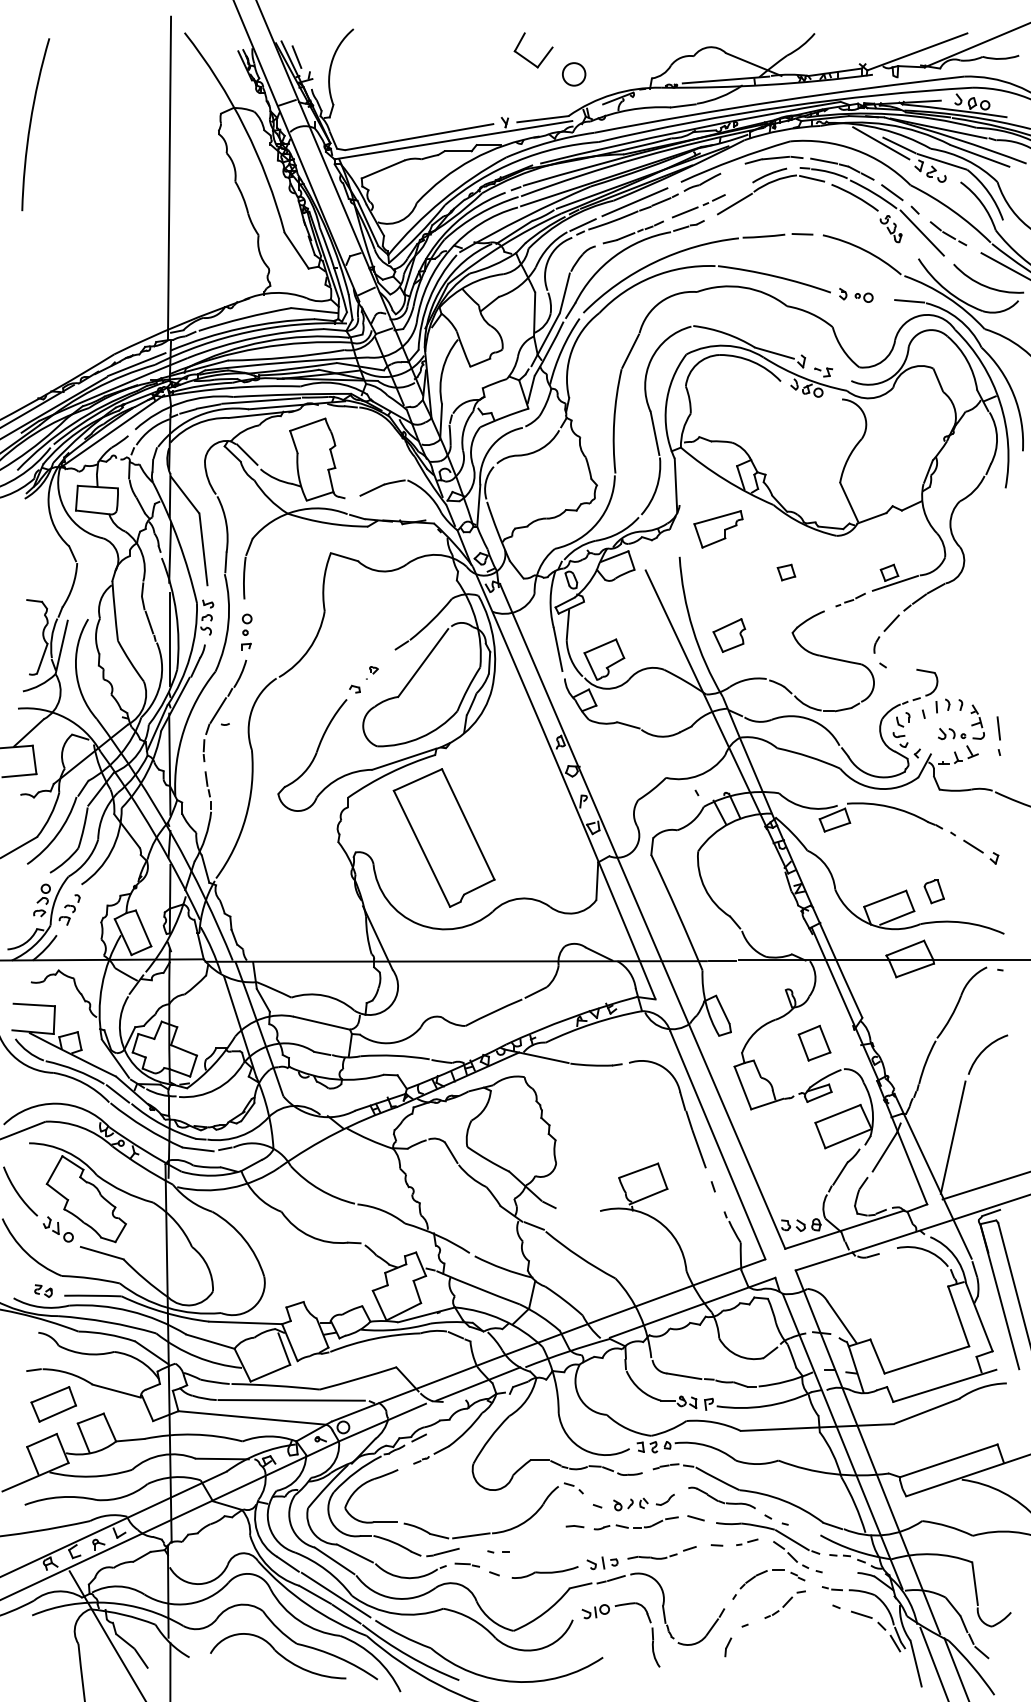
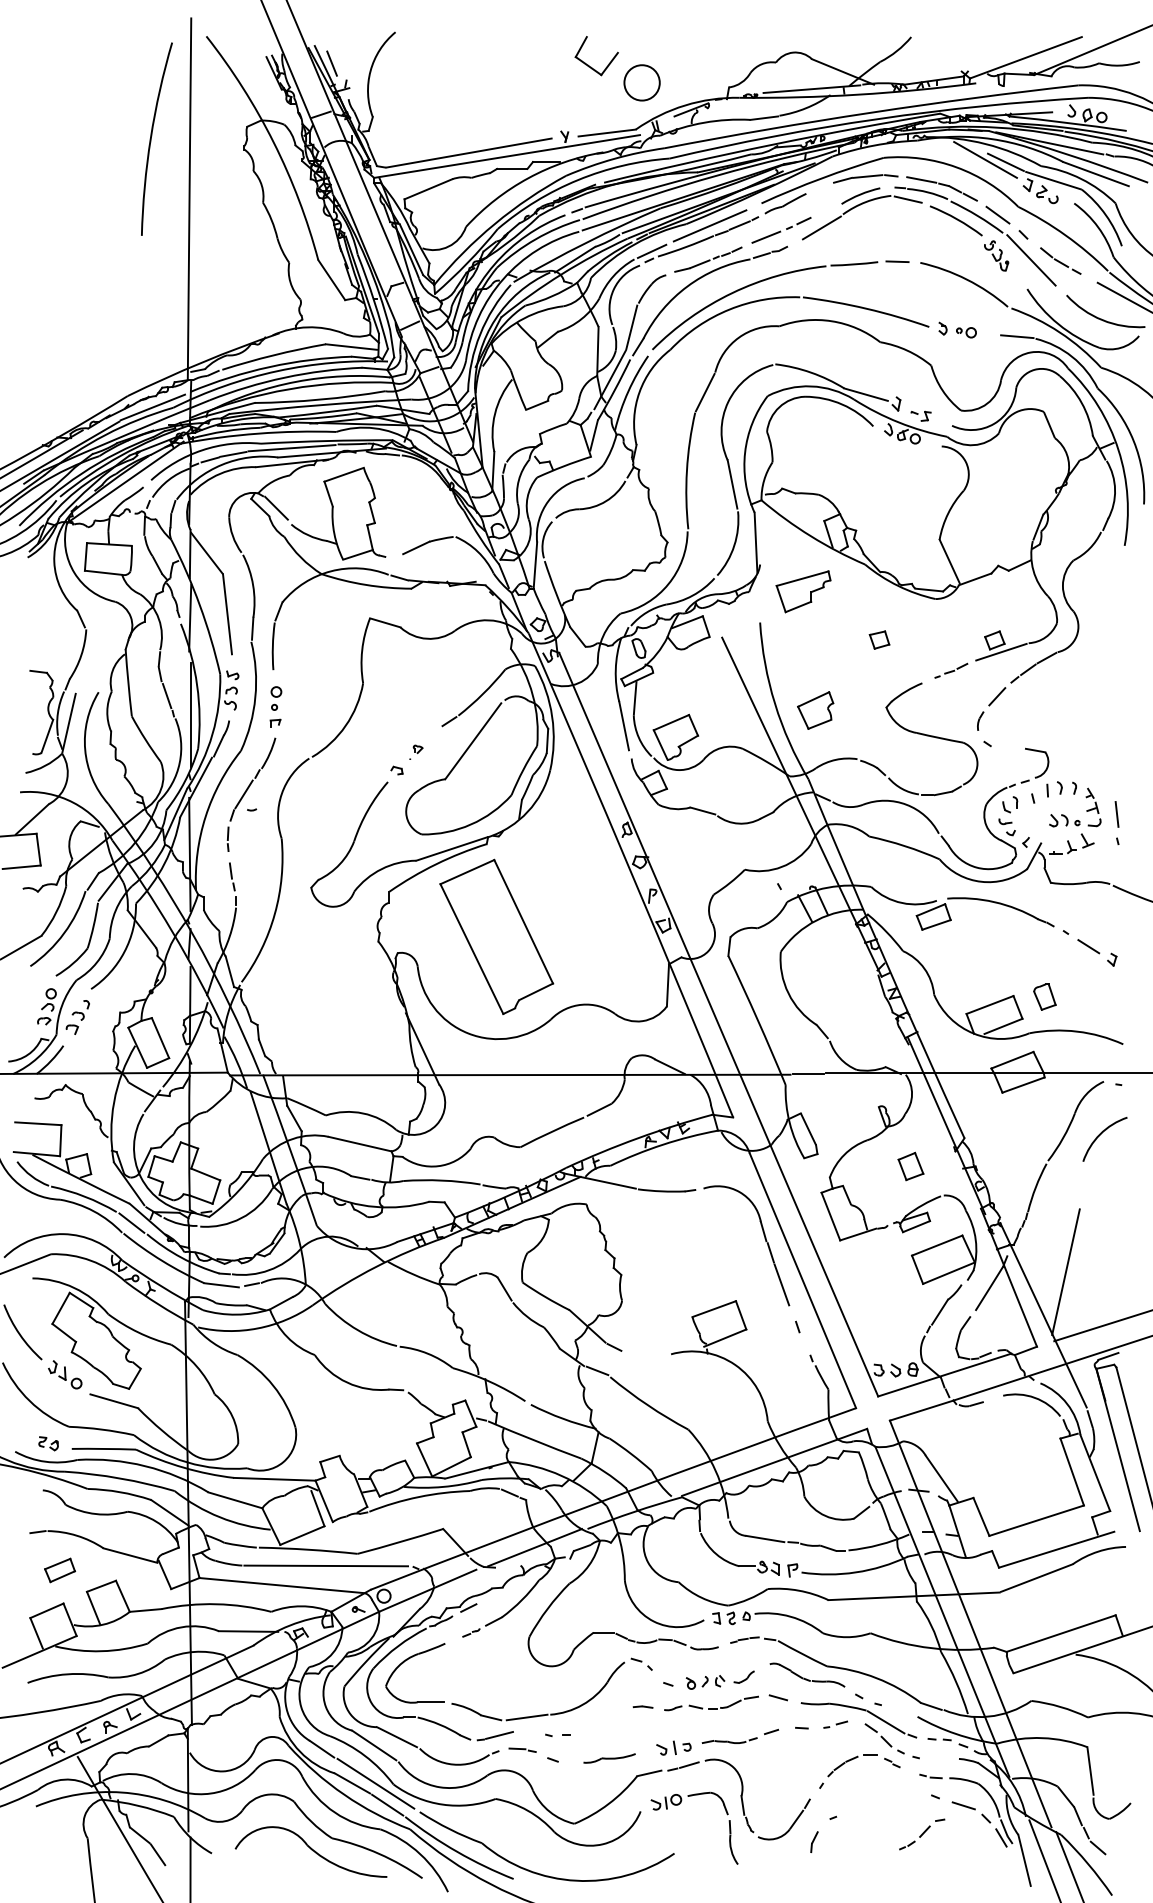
circle: (573, 74) -> (641, 82), size x1.4
arc: (31, 122) -> (152, 136), moved
part: (814, 1043) -> (910, 1166), size x0.7
arc: (984, 1051) -> (1100, 1135), moved
part: (53, 1404) -> (59, 1570), size x0.6
part: (545, 1572) -> (609, 1758), size x0.7
part: (785, 1604) -> (922, 1834), moved

